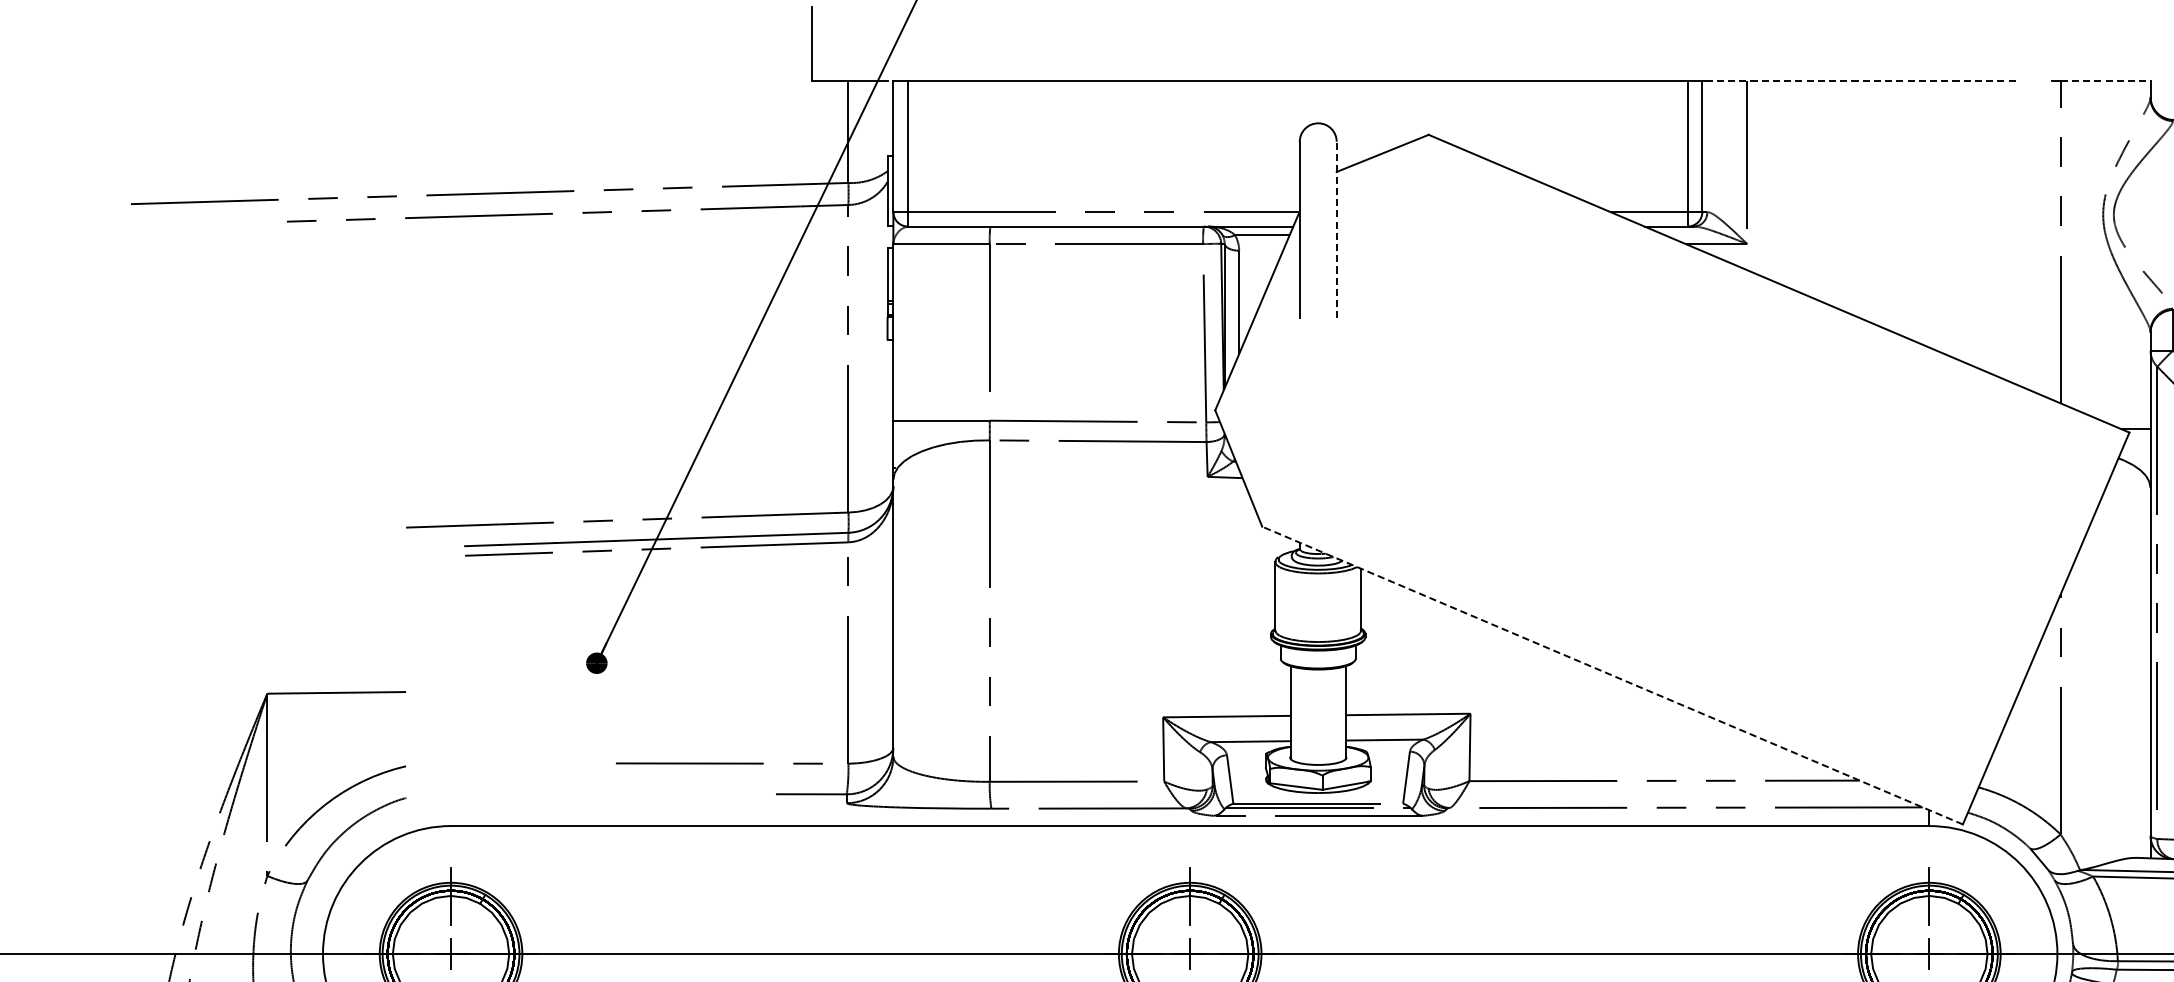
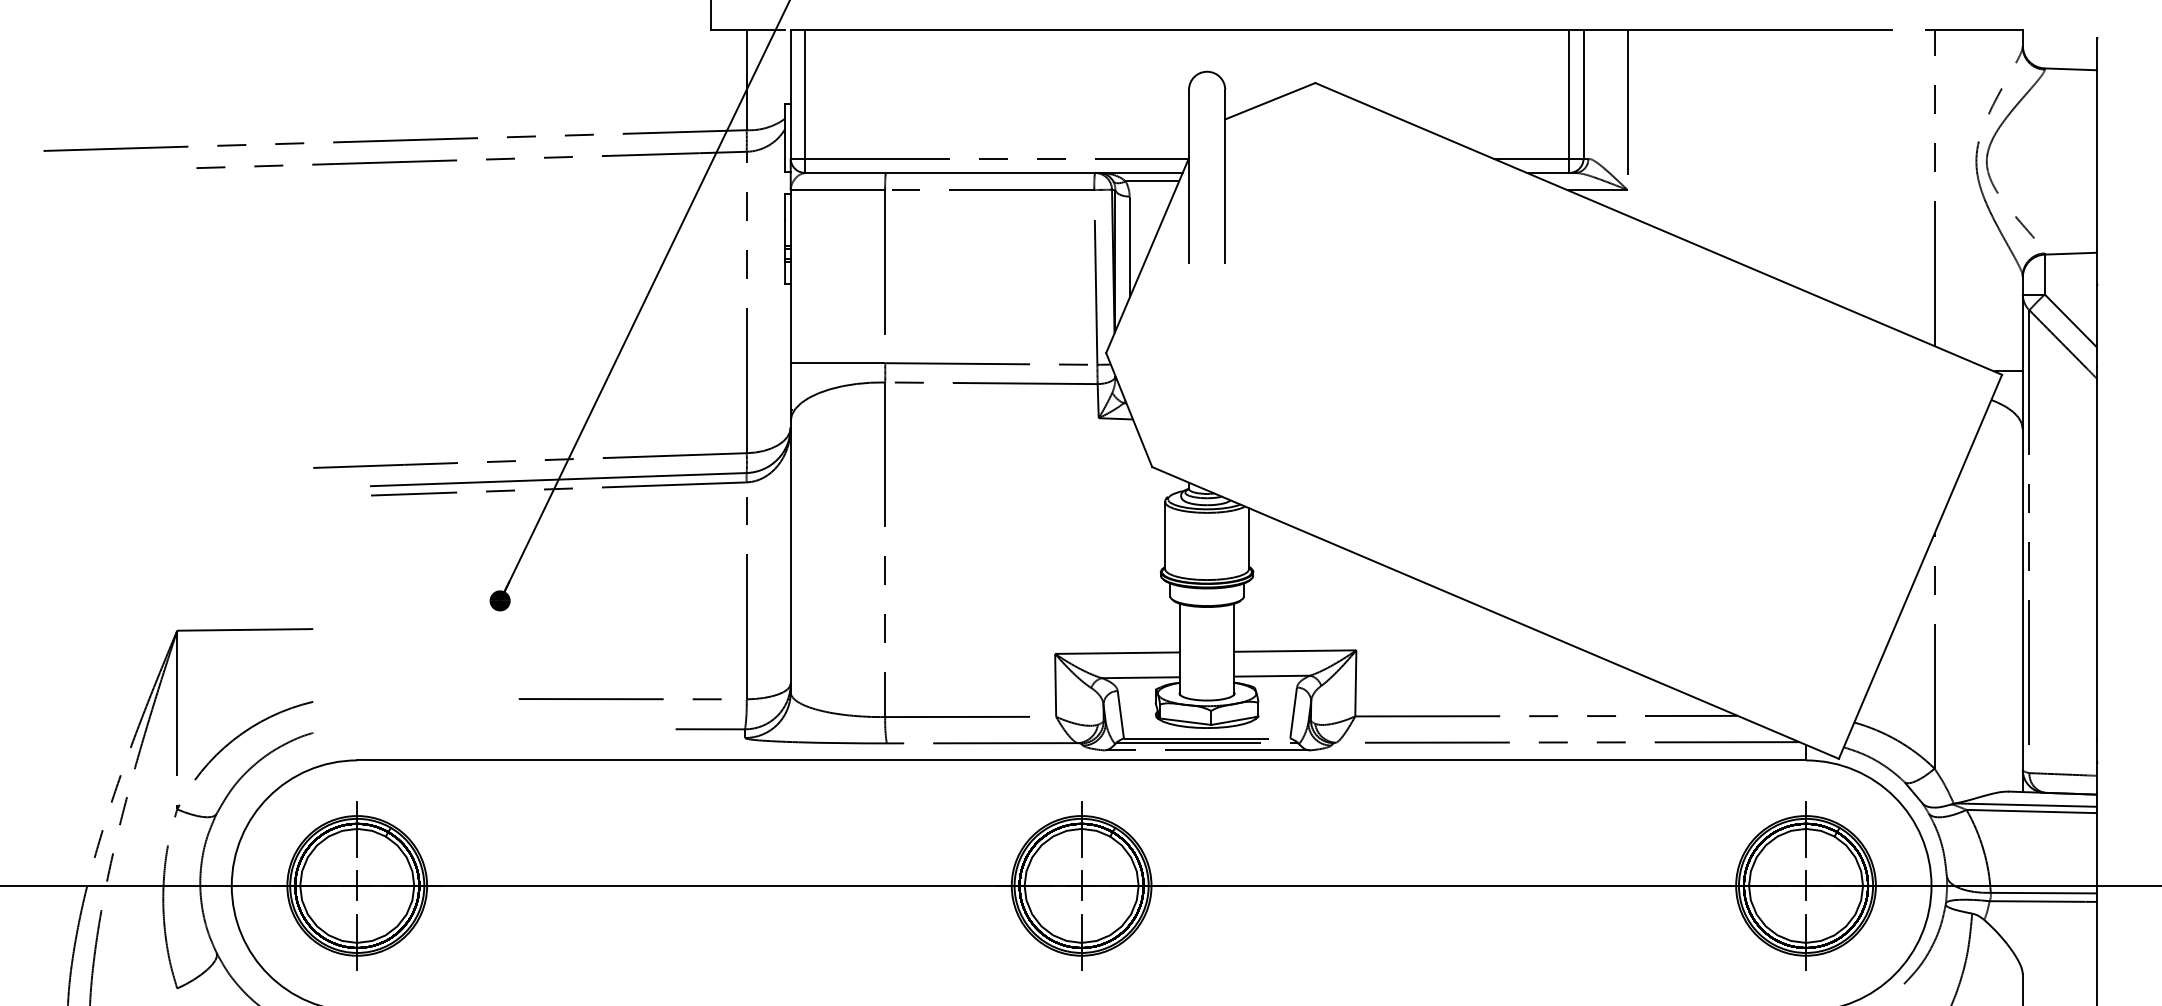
line: (1861, 81) -> (1739, 30), dashed -> solid
line: (2106, 81) -> (1979, 30), dashed -> solid
line: (1336, 230) -> (1225, 176), dashed -> solid
line: (1612, 675) -> (1495, 612), dashed -> solid

